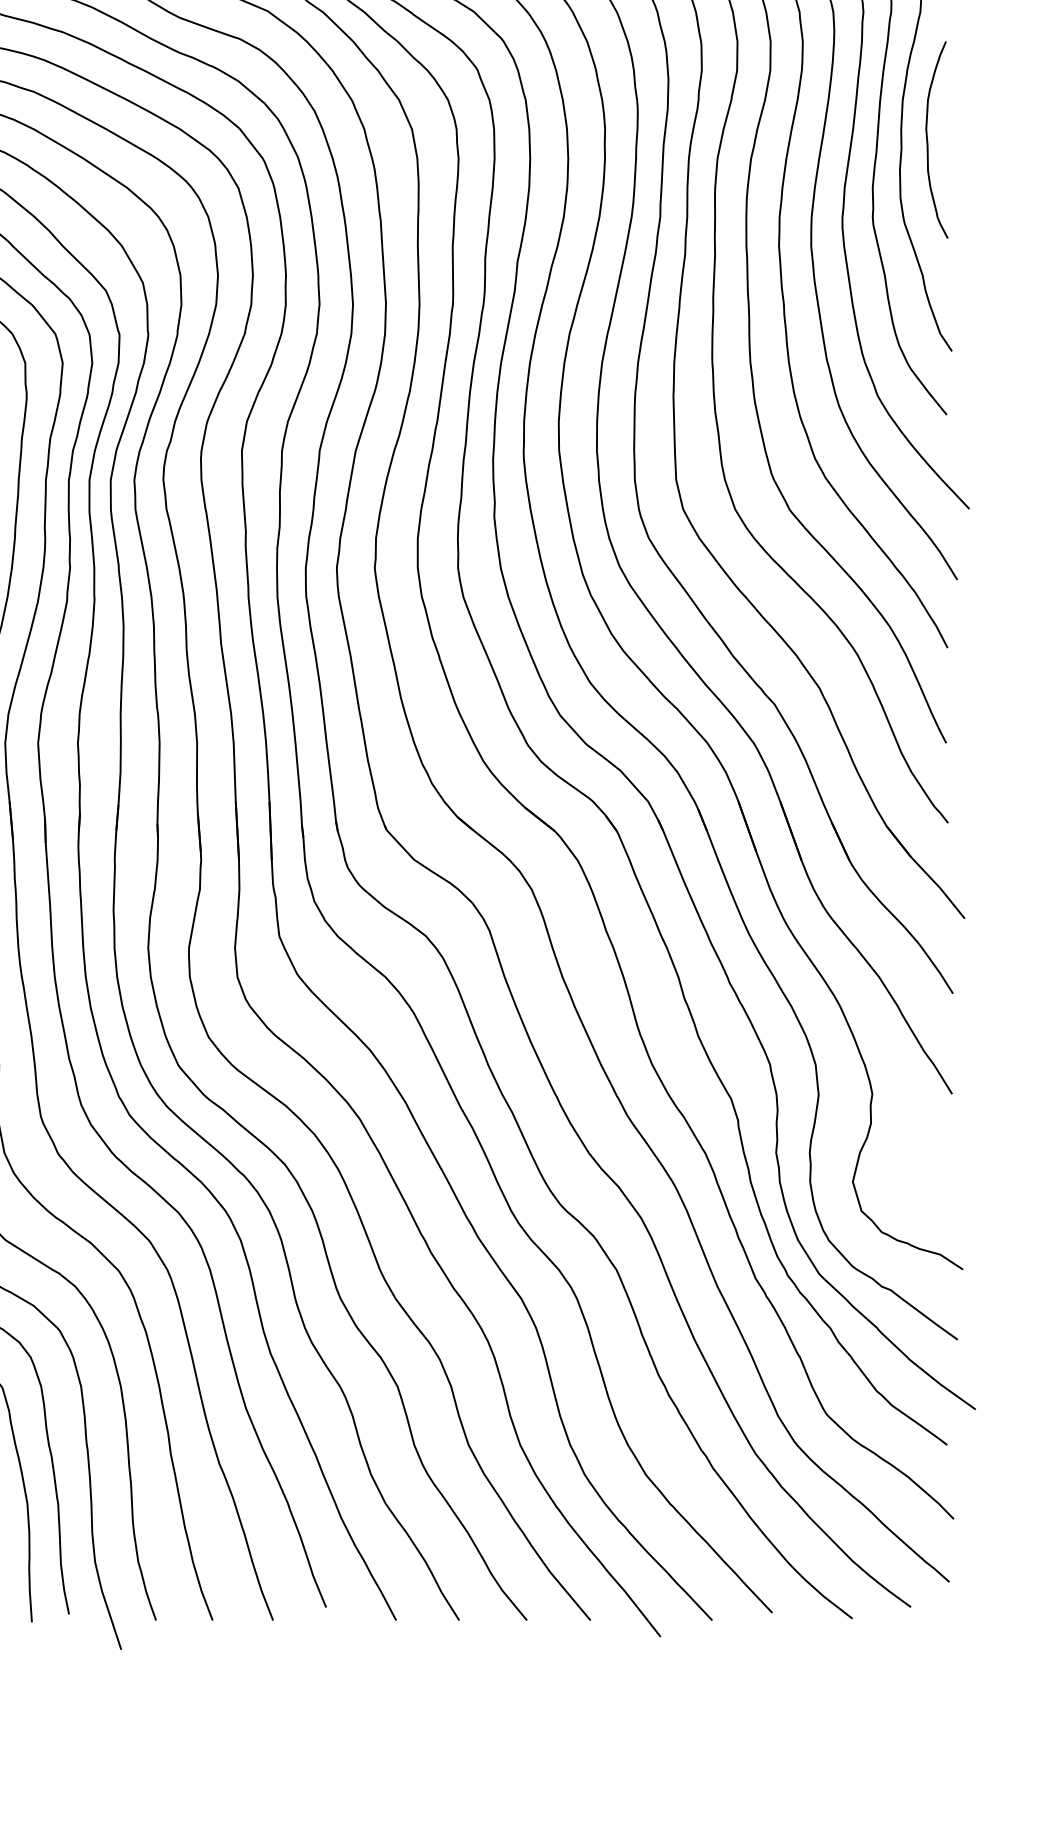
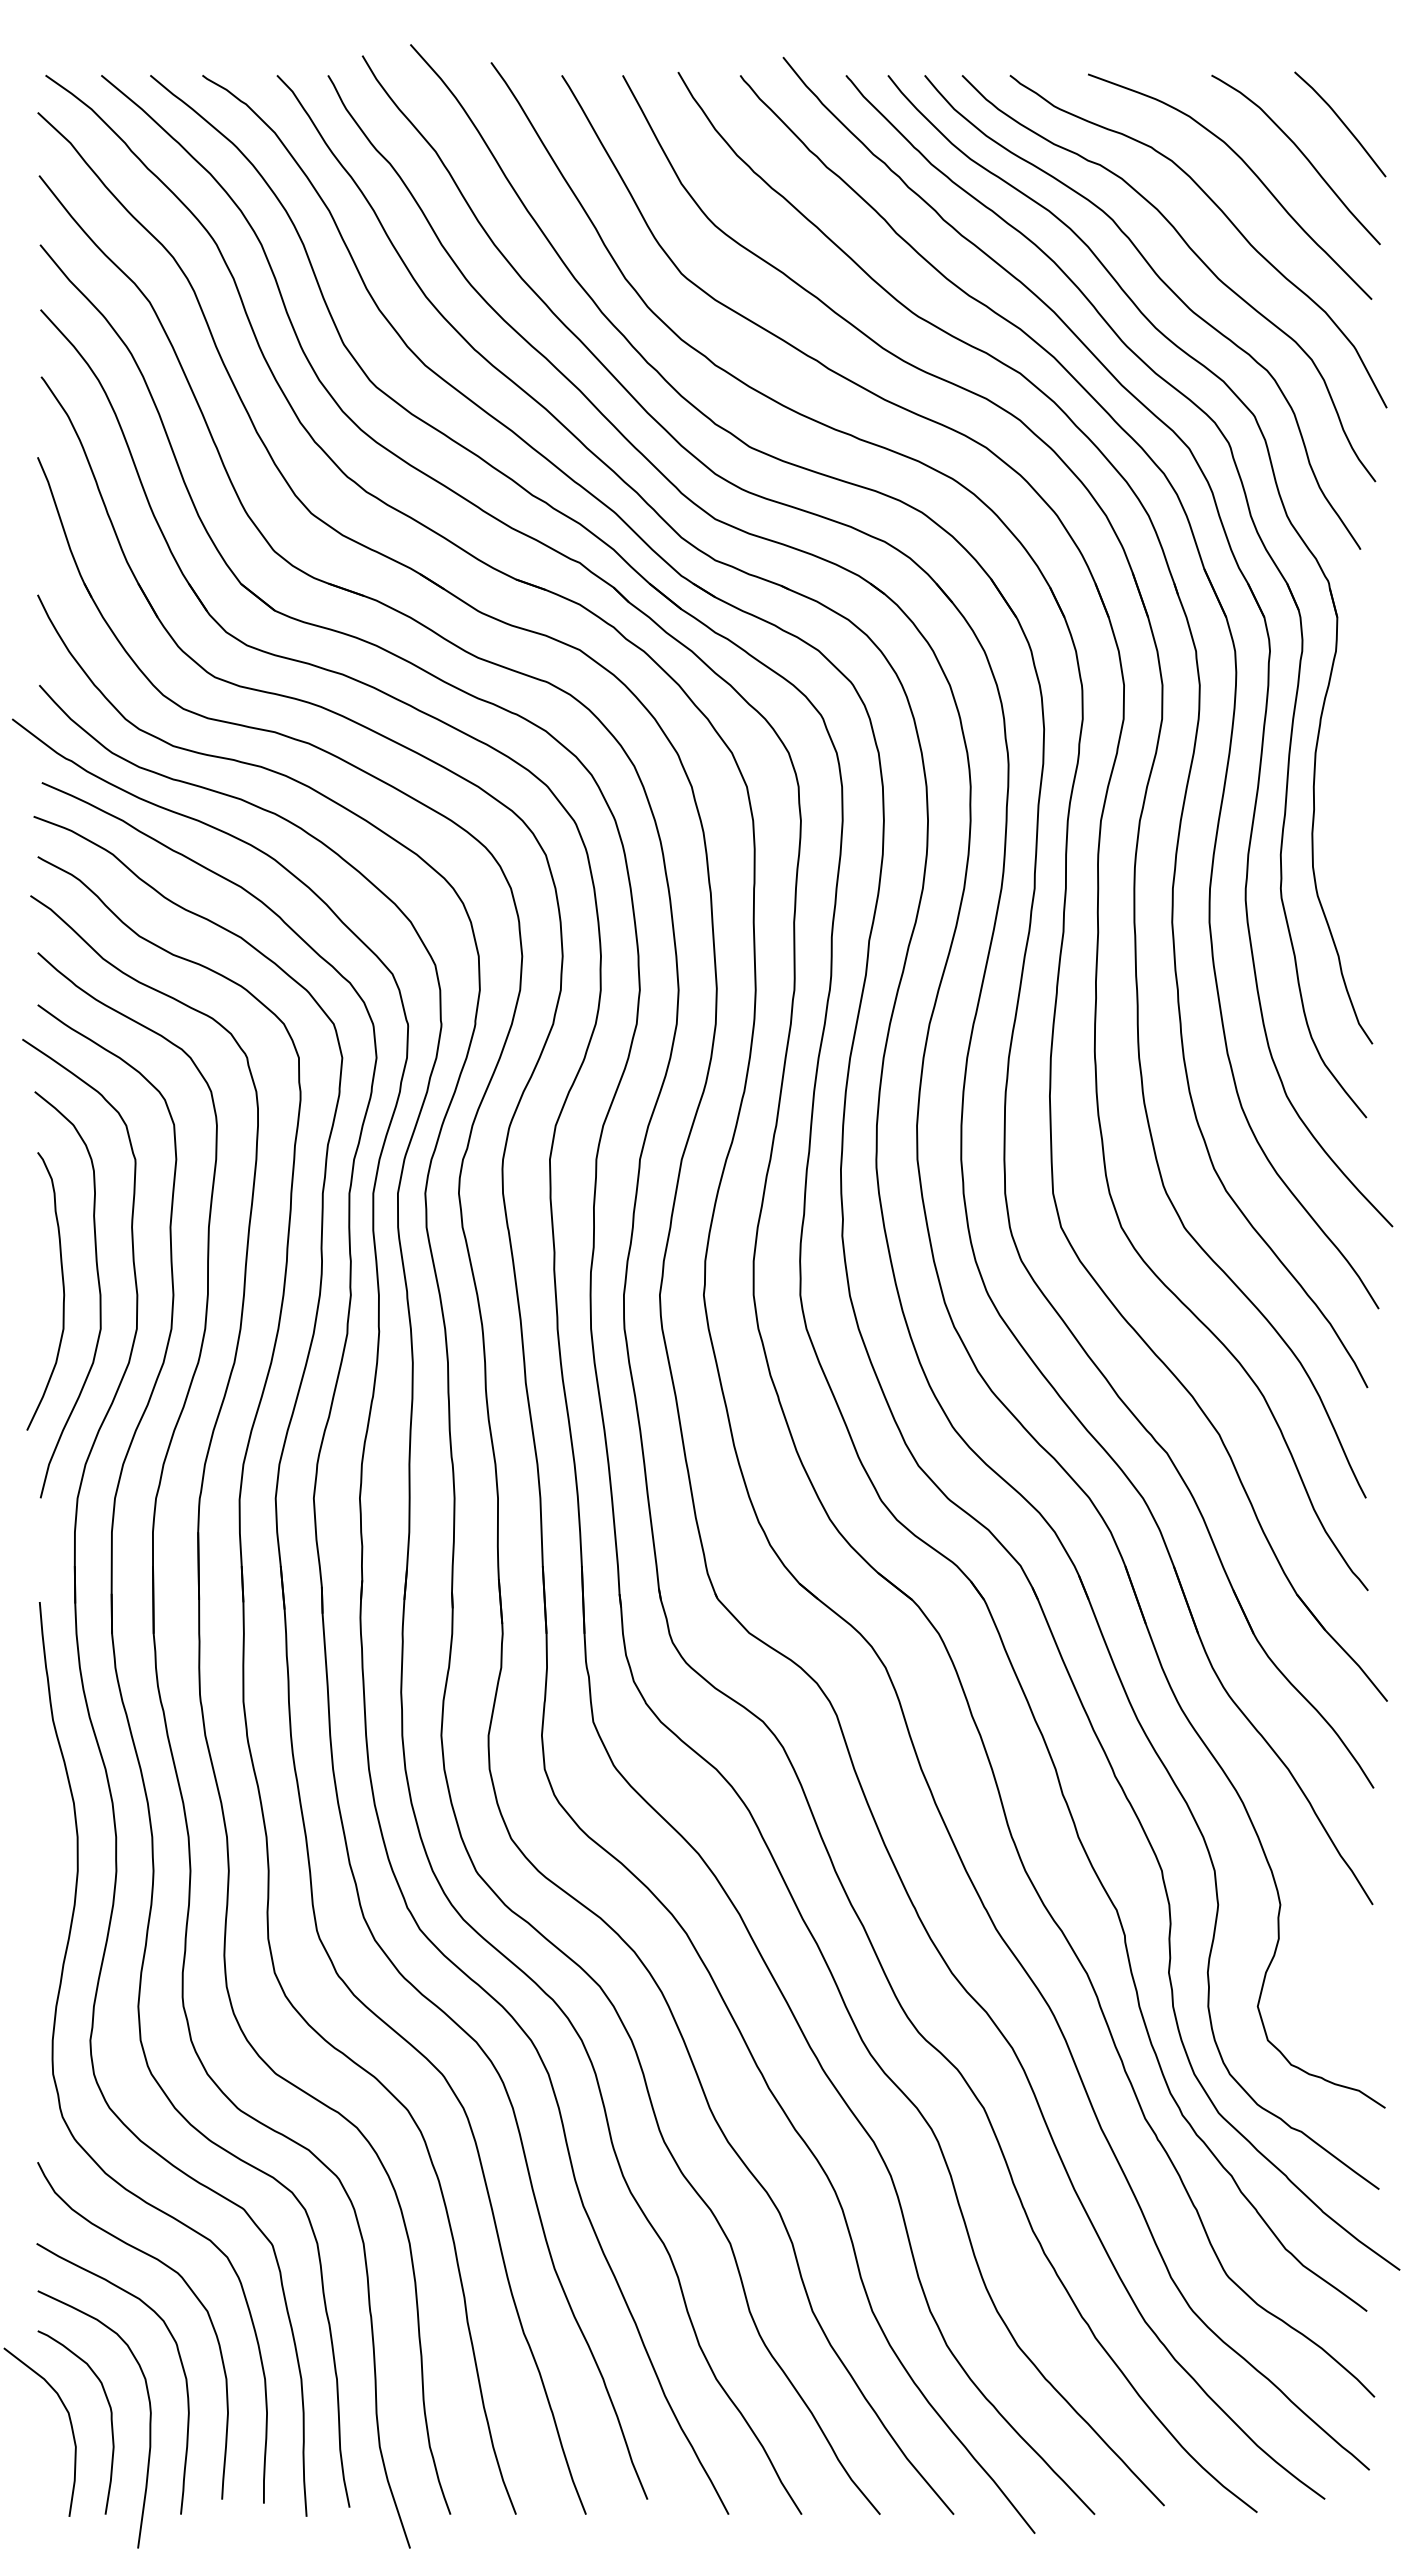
curve: (927, 140) -> (1344, 799), removed

